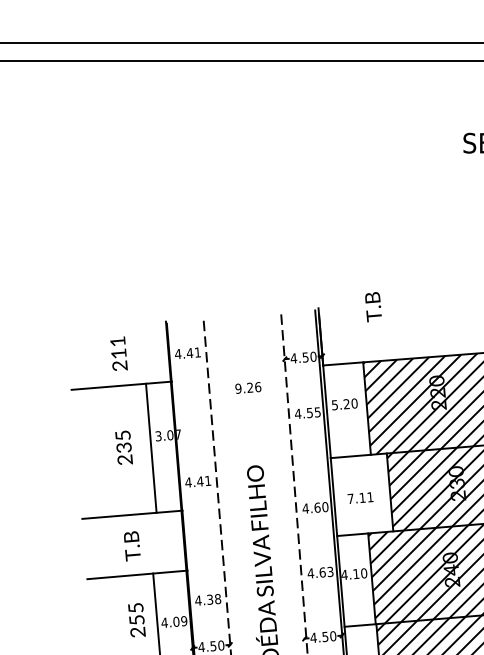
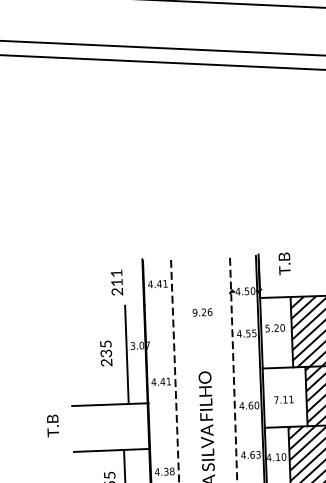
text: (373, 307) -> (284, 264), moved
text: (118, 353) -> (116, 282), moved
line: (121, 385) -> (106, 306), removed
text: (132, 546) -> (53, 426), moved

